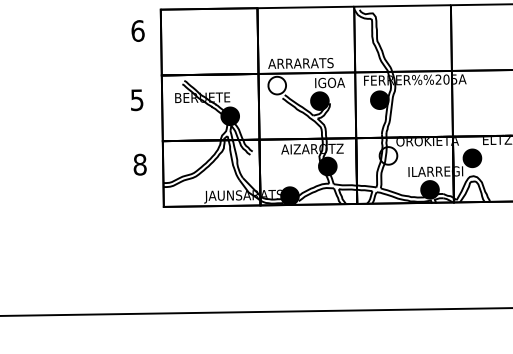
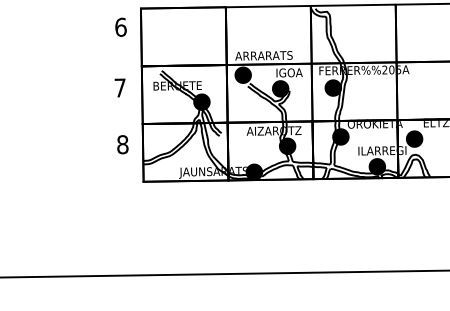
fill: (277, 85) -> (243, 75), added
text: (137, 100) -> (120, 88), 5 -> 7
fill: (388, 155) -> (340, 136), added

